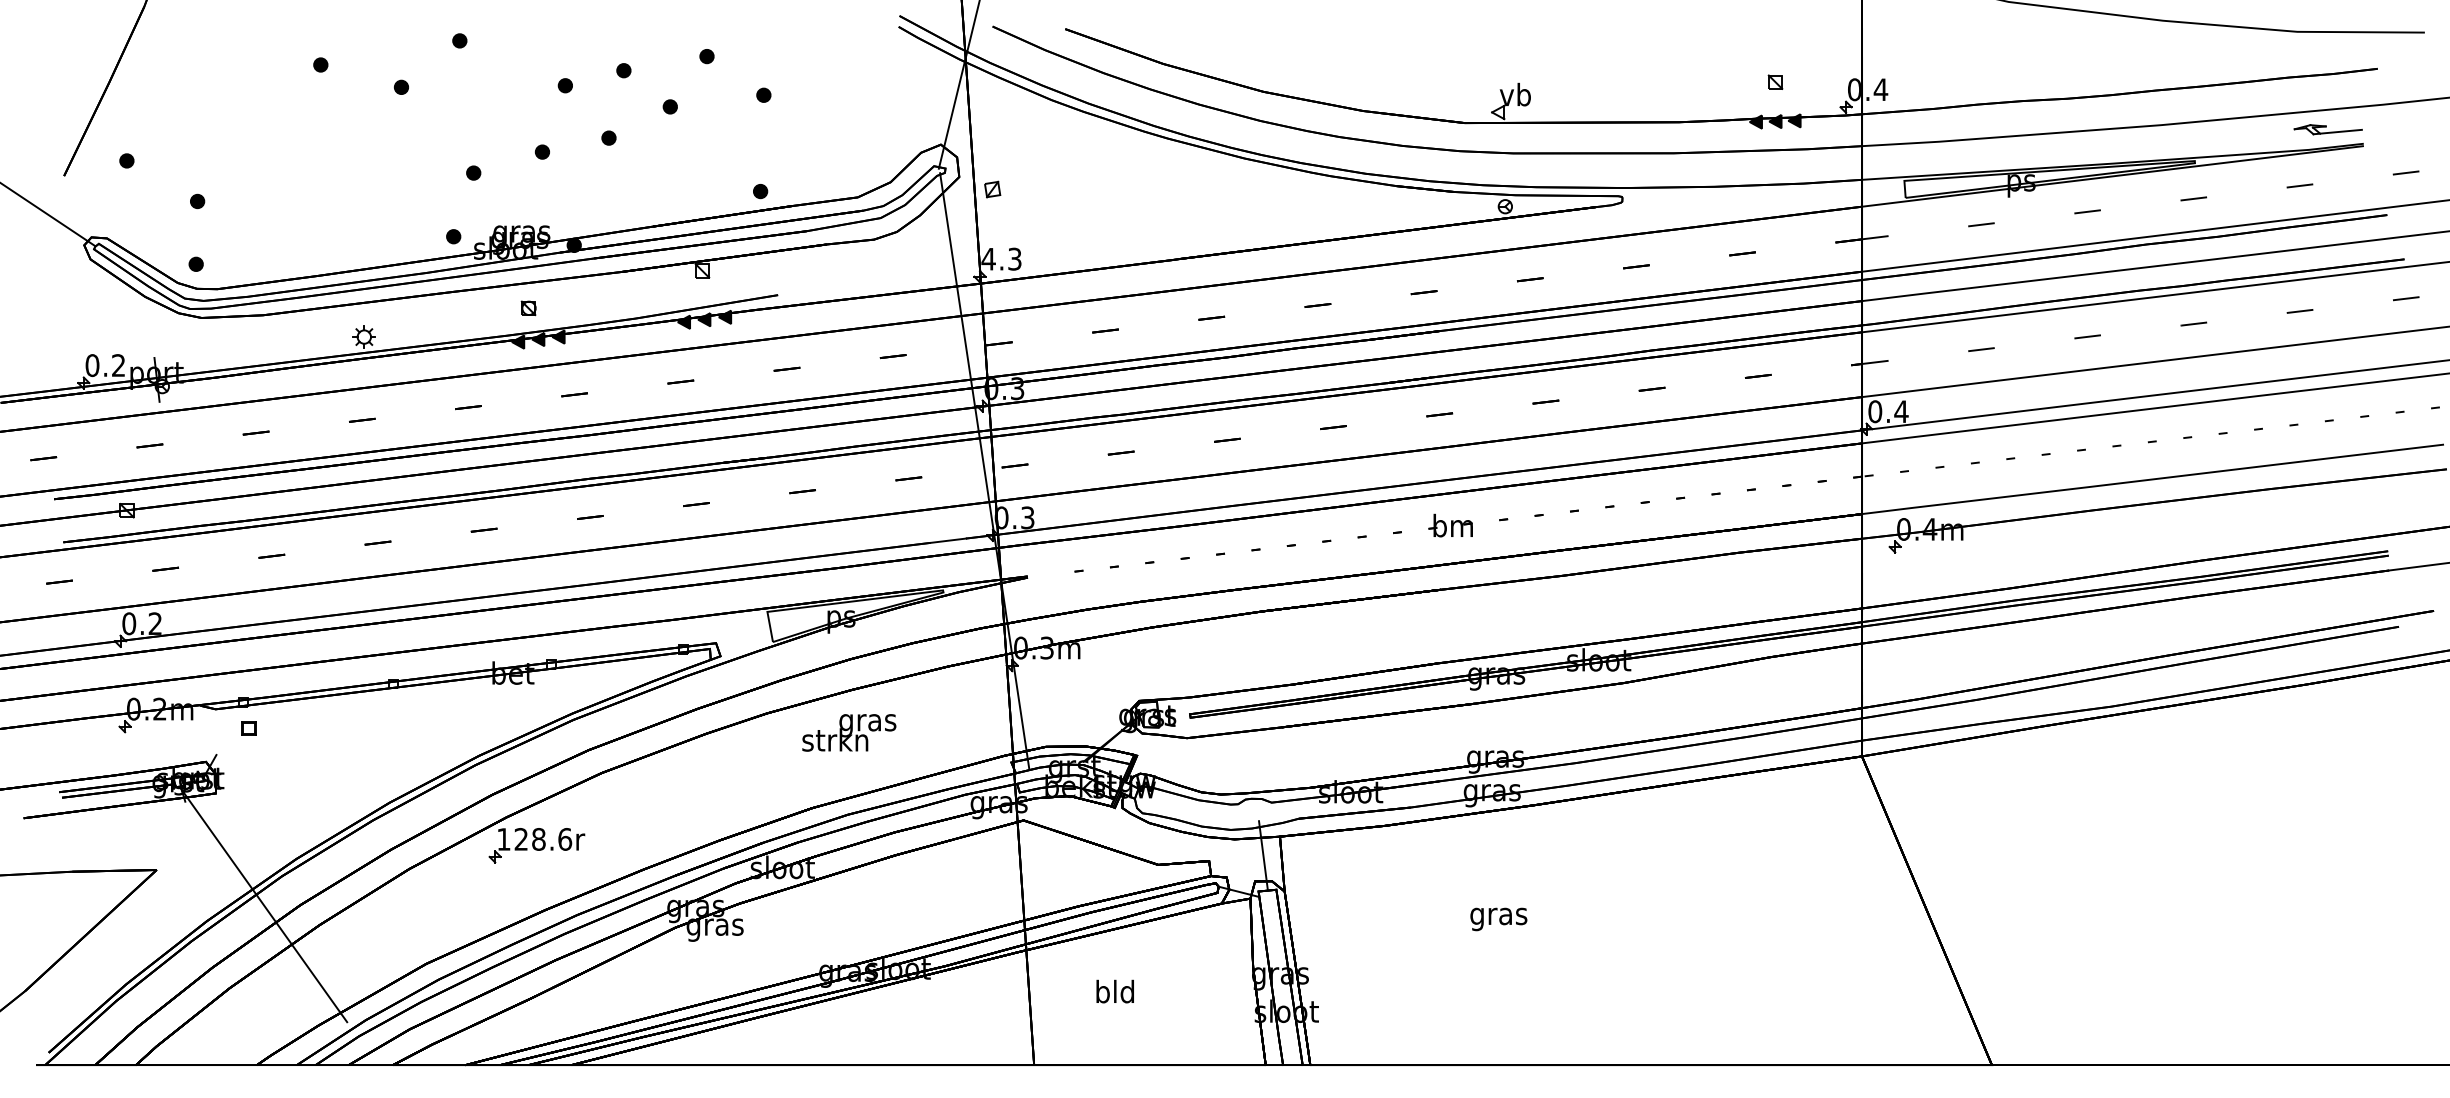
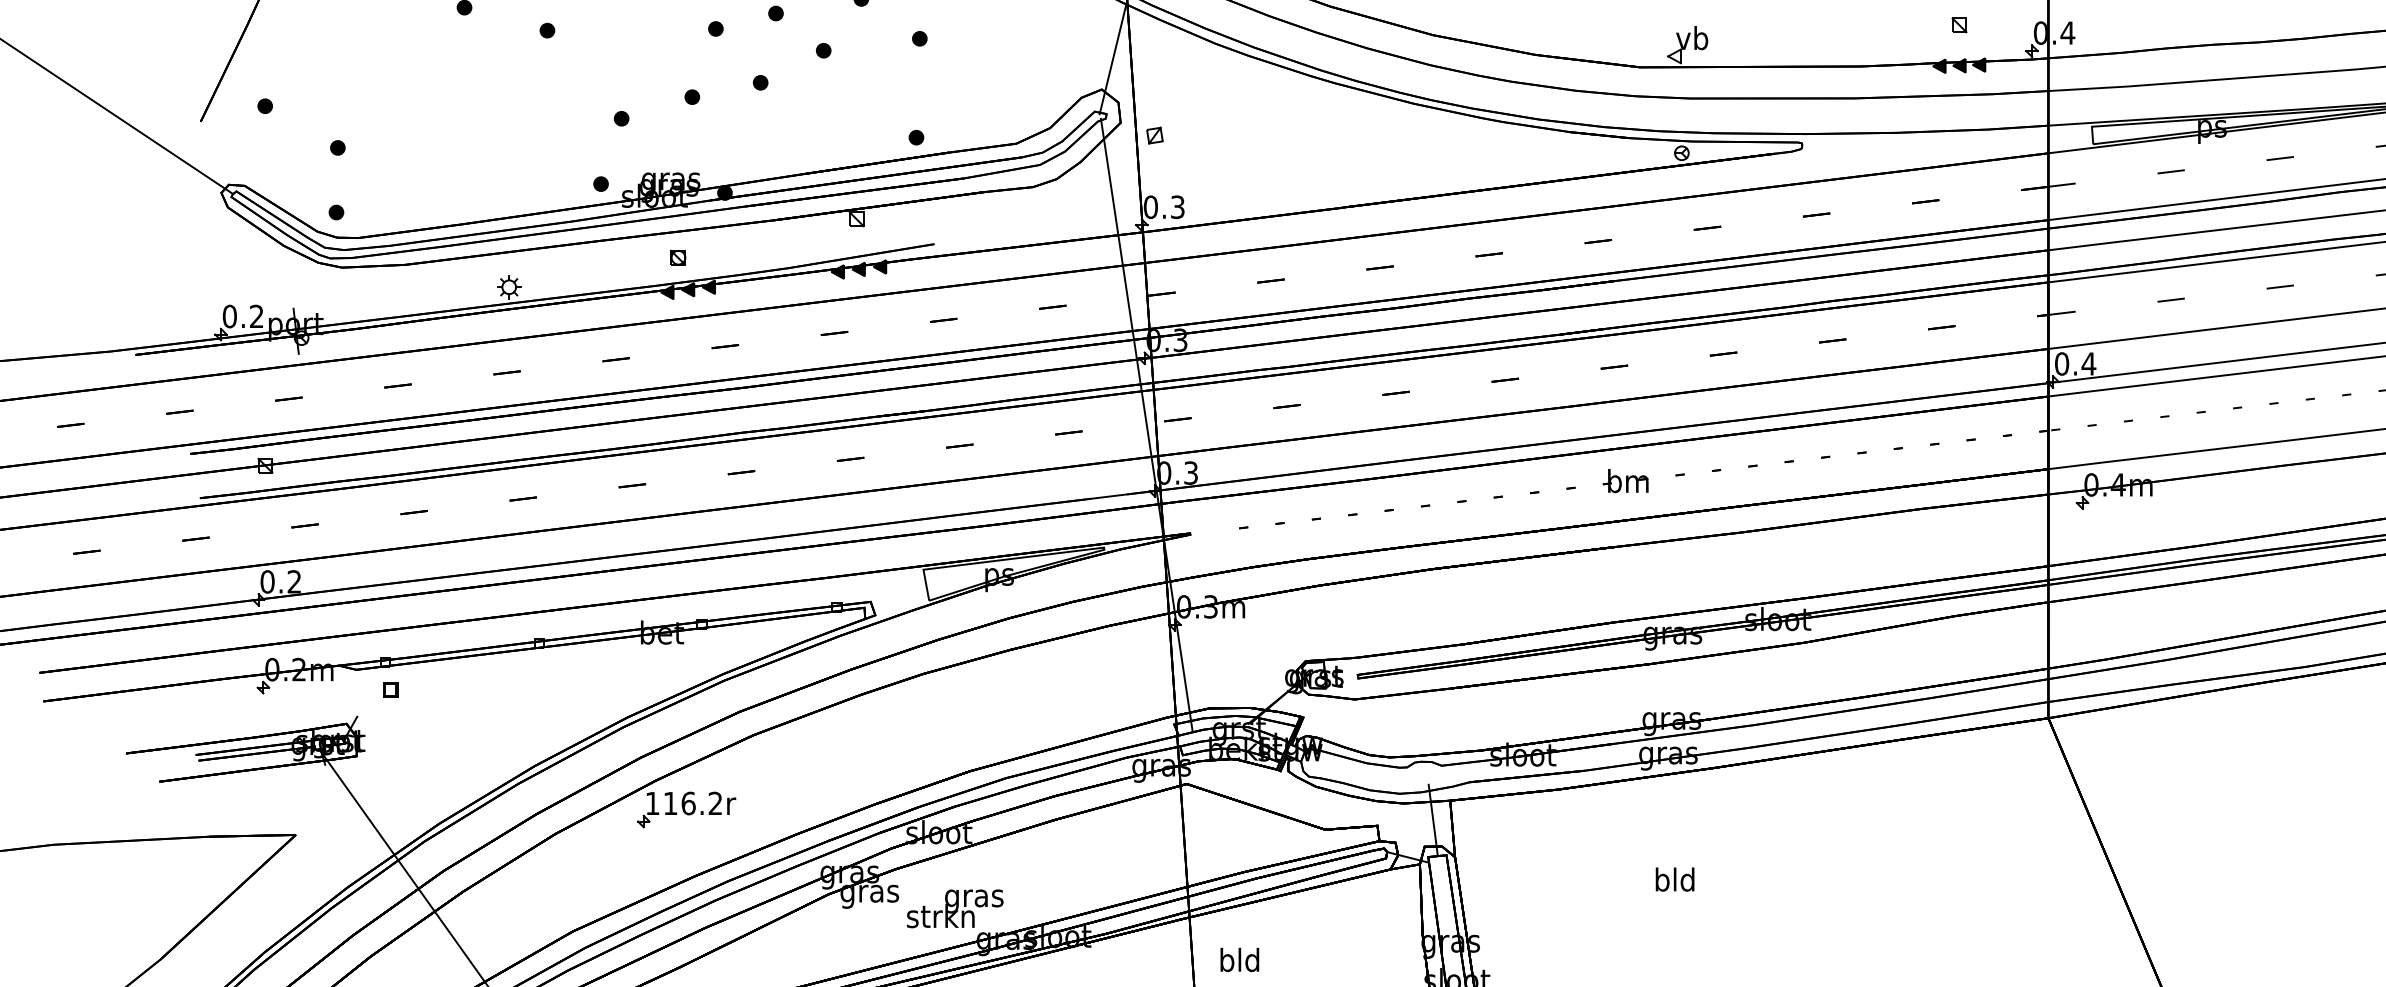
text: (988, 258) -> (1150, 206), 4.3 -> 0.3
text: (849, 732) -> (955, 908), moved
text: (543, 839) -> (693, 803), 128.6r -> 116.2r
text: (1498, 916) -> (1674, 882), gras -> bld
text: (1114, 991) -> (1239, 959), moved

